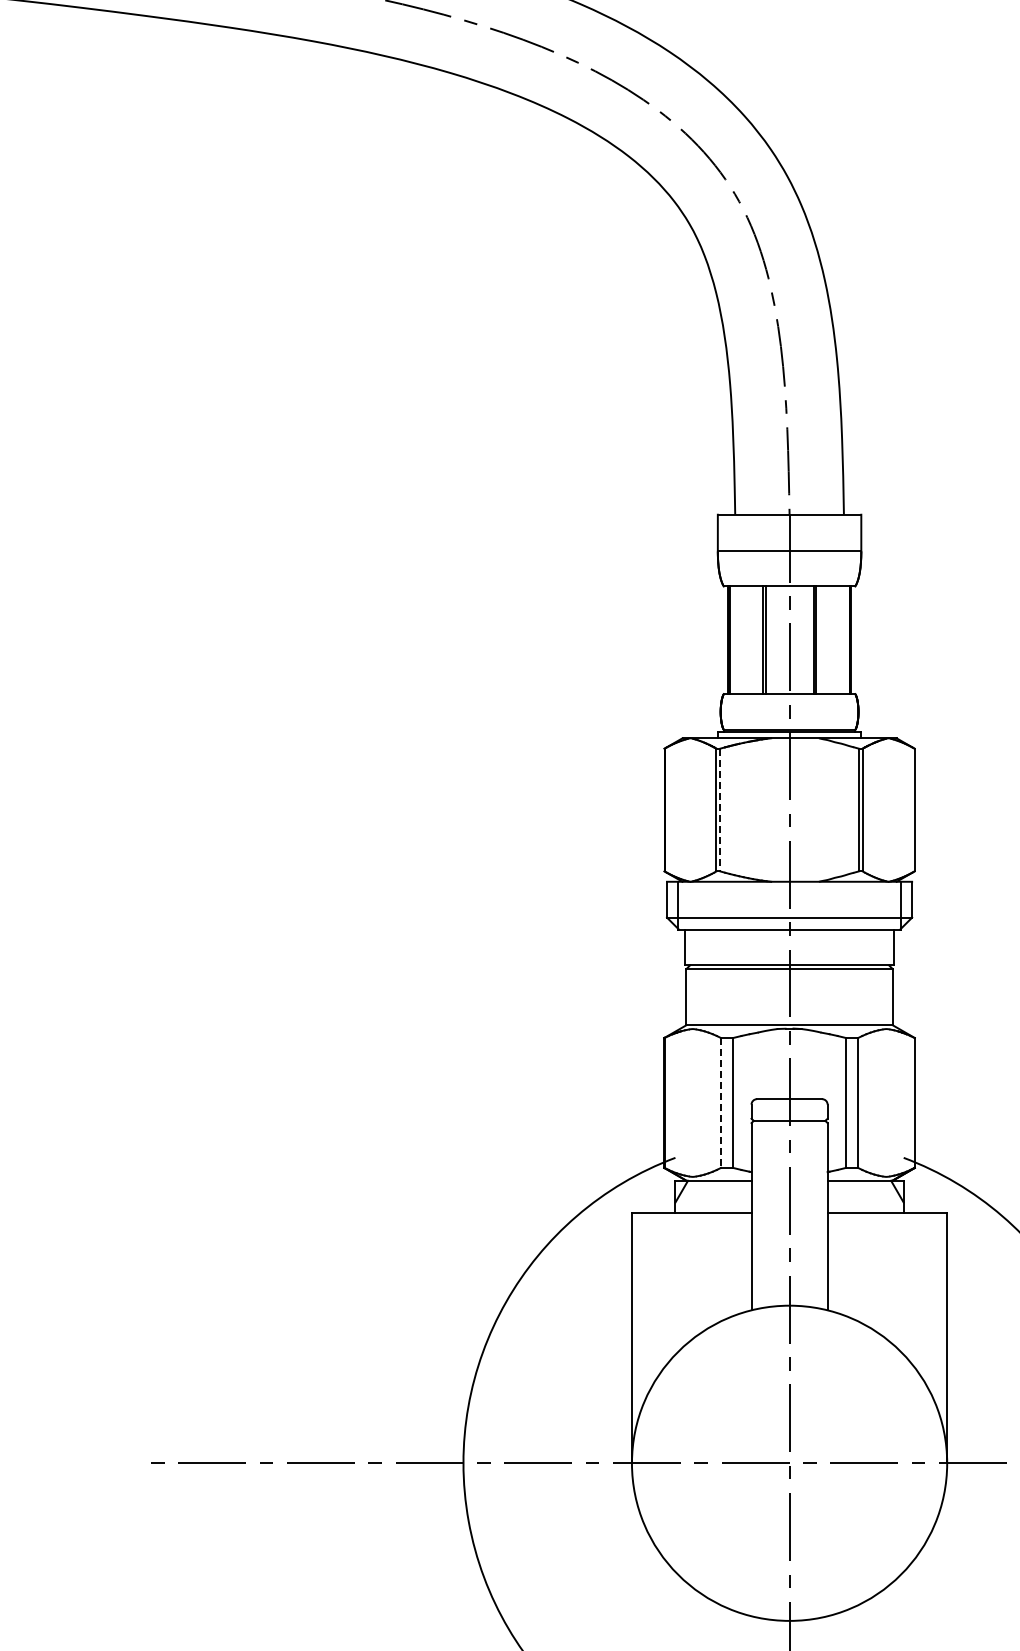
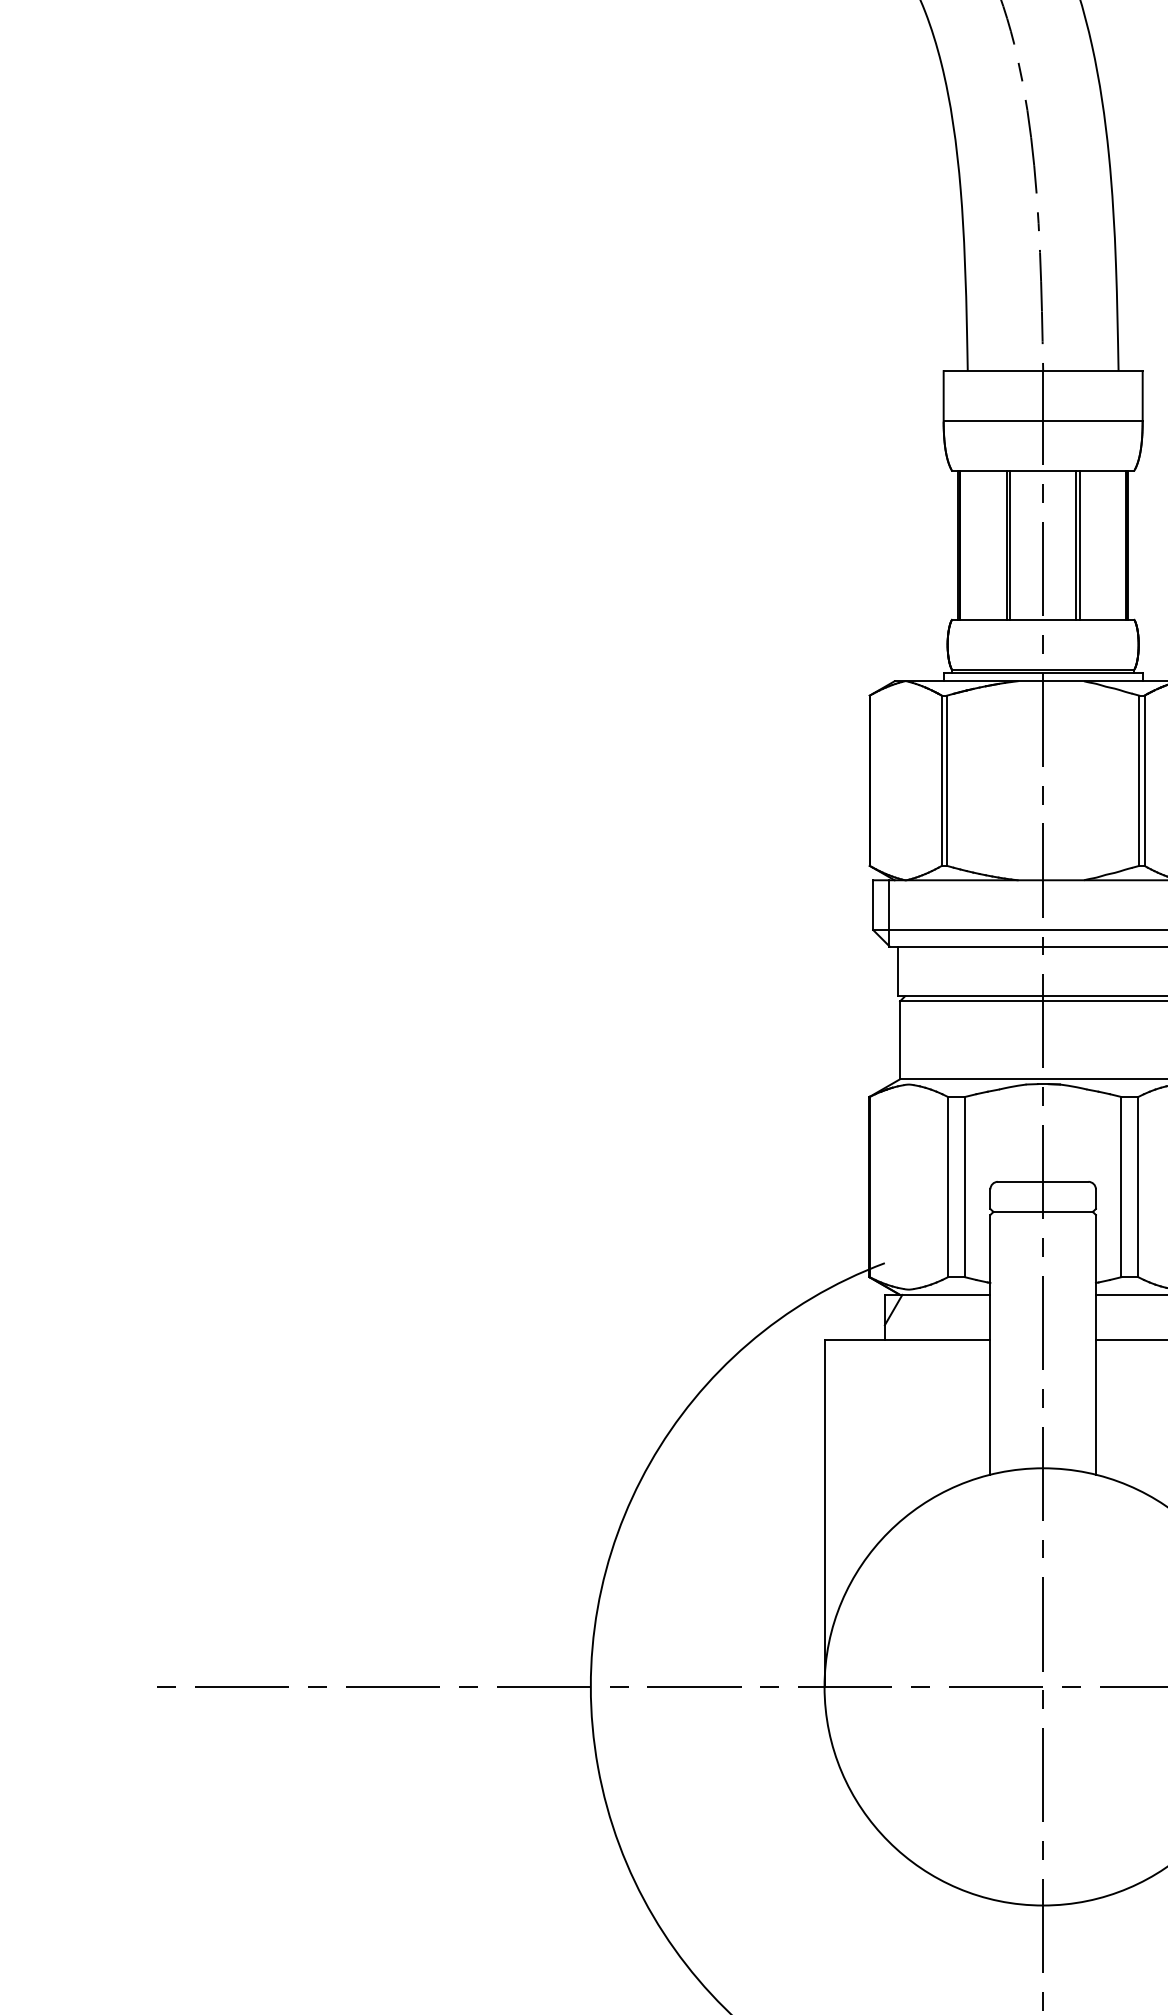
line: (720, 810) -> (947, 781), dashed -> solid
line: (721, 1102) -> (948, 1186), dashed -> solid

